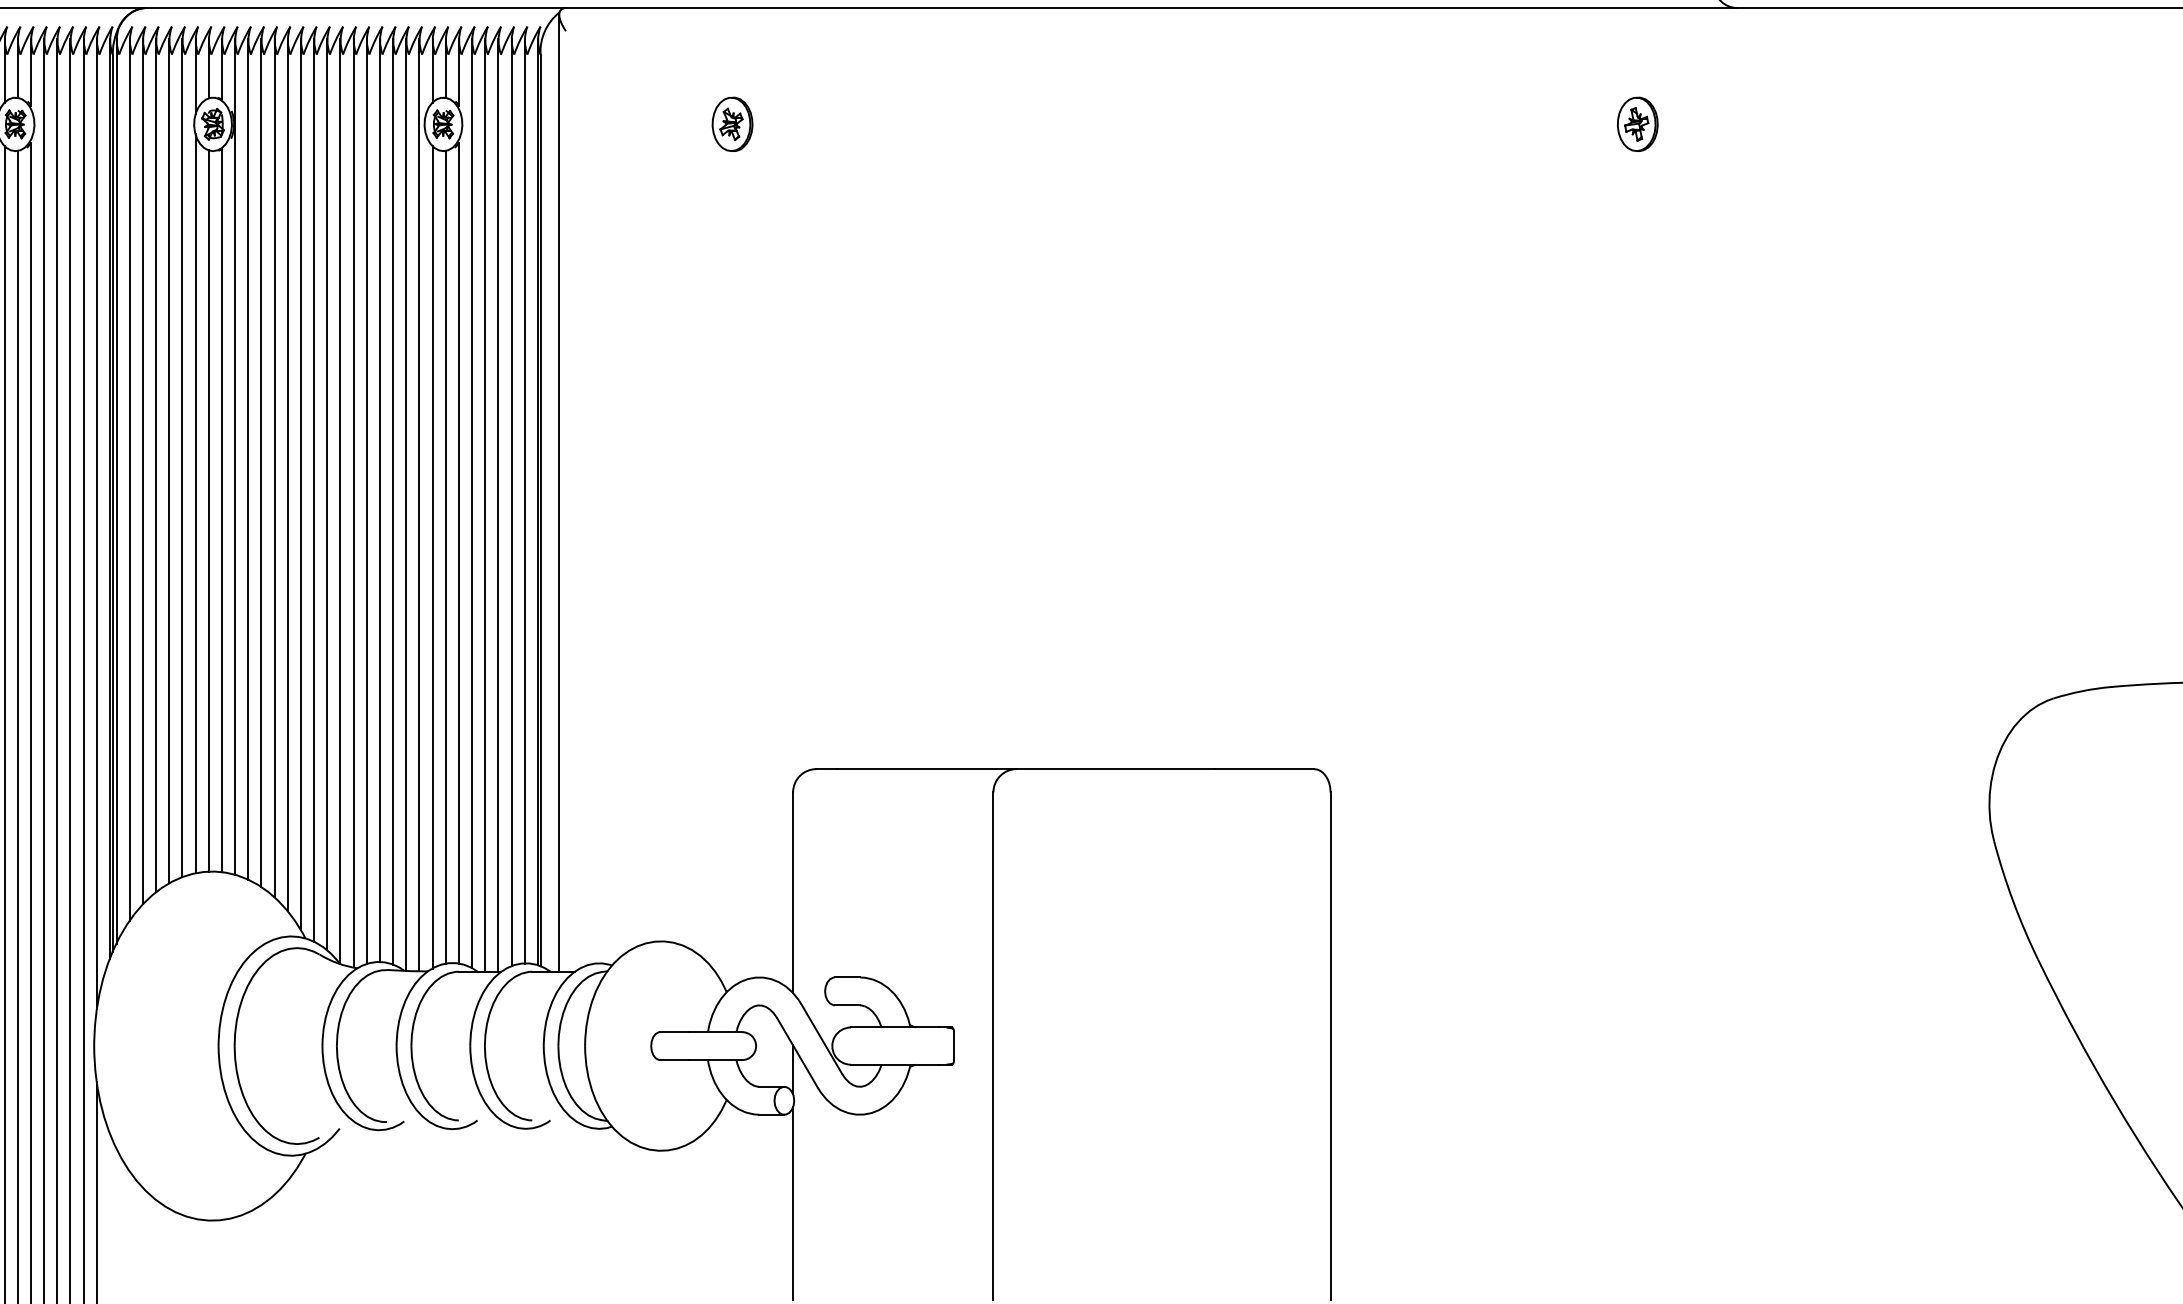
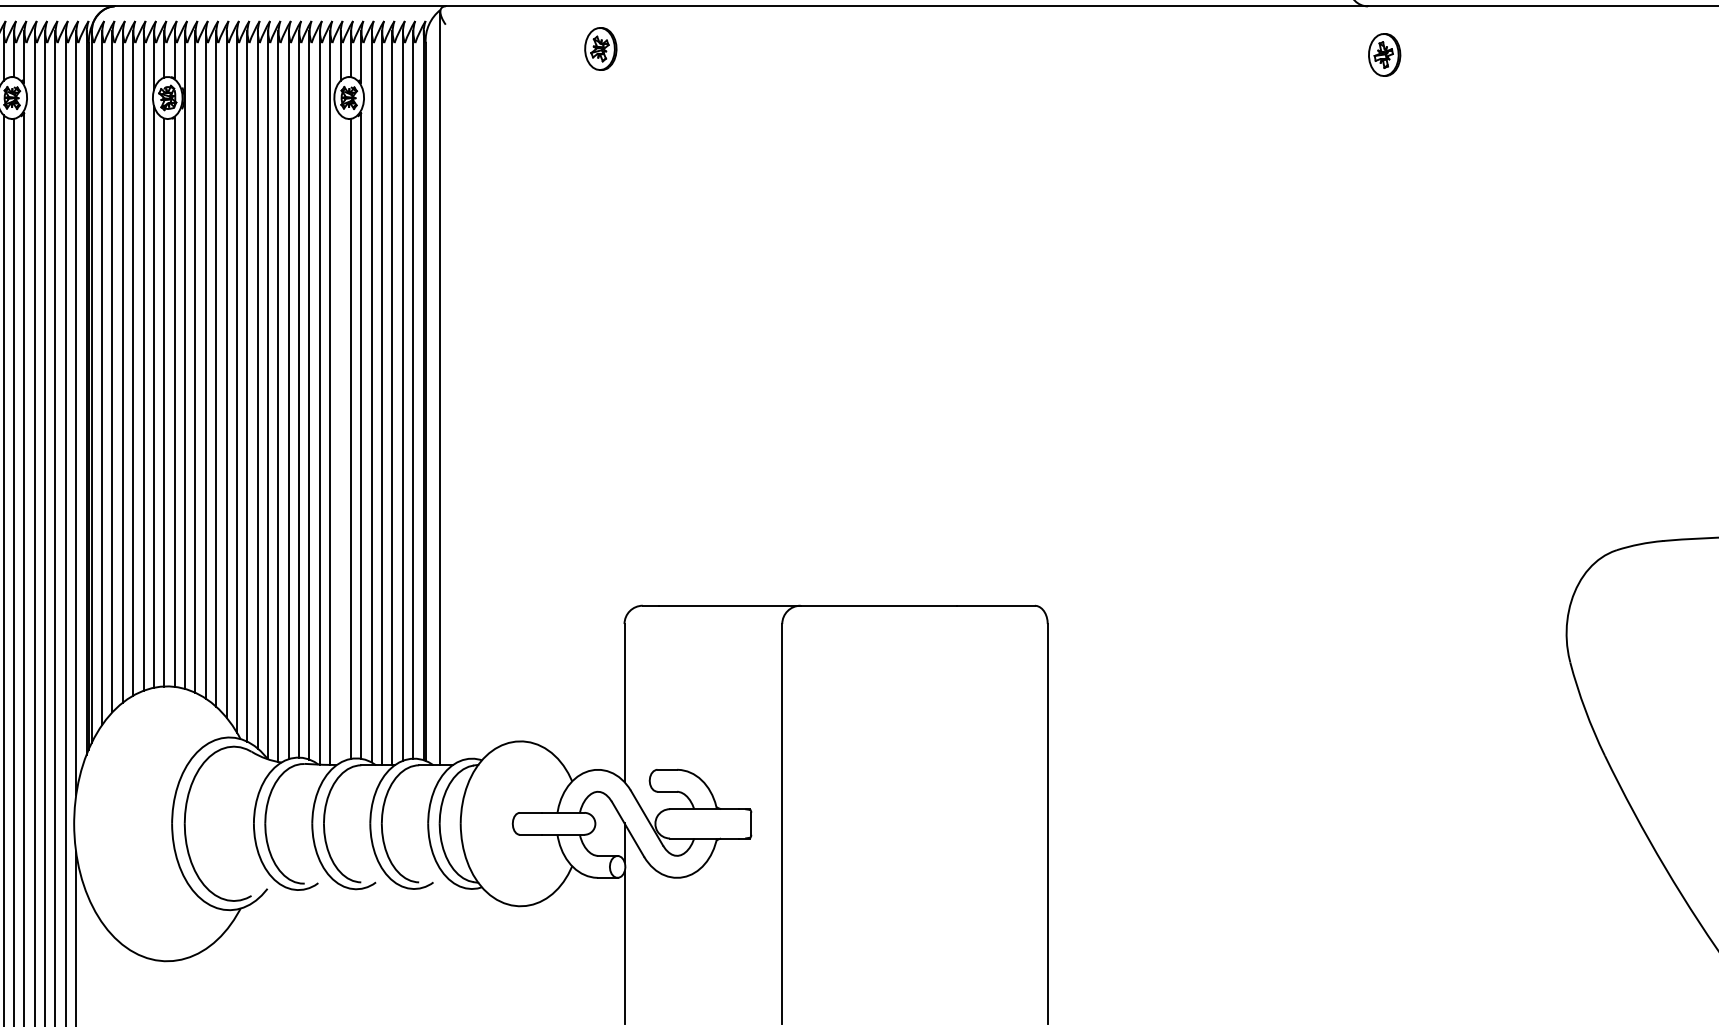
part: (732, 123) -> (600, 48), moved
part: (1637, 123) -> (1384, 54), moved
line: (432, 556) -> (340, 438), removed

